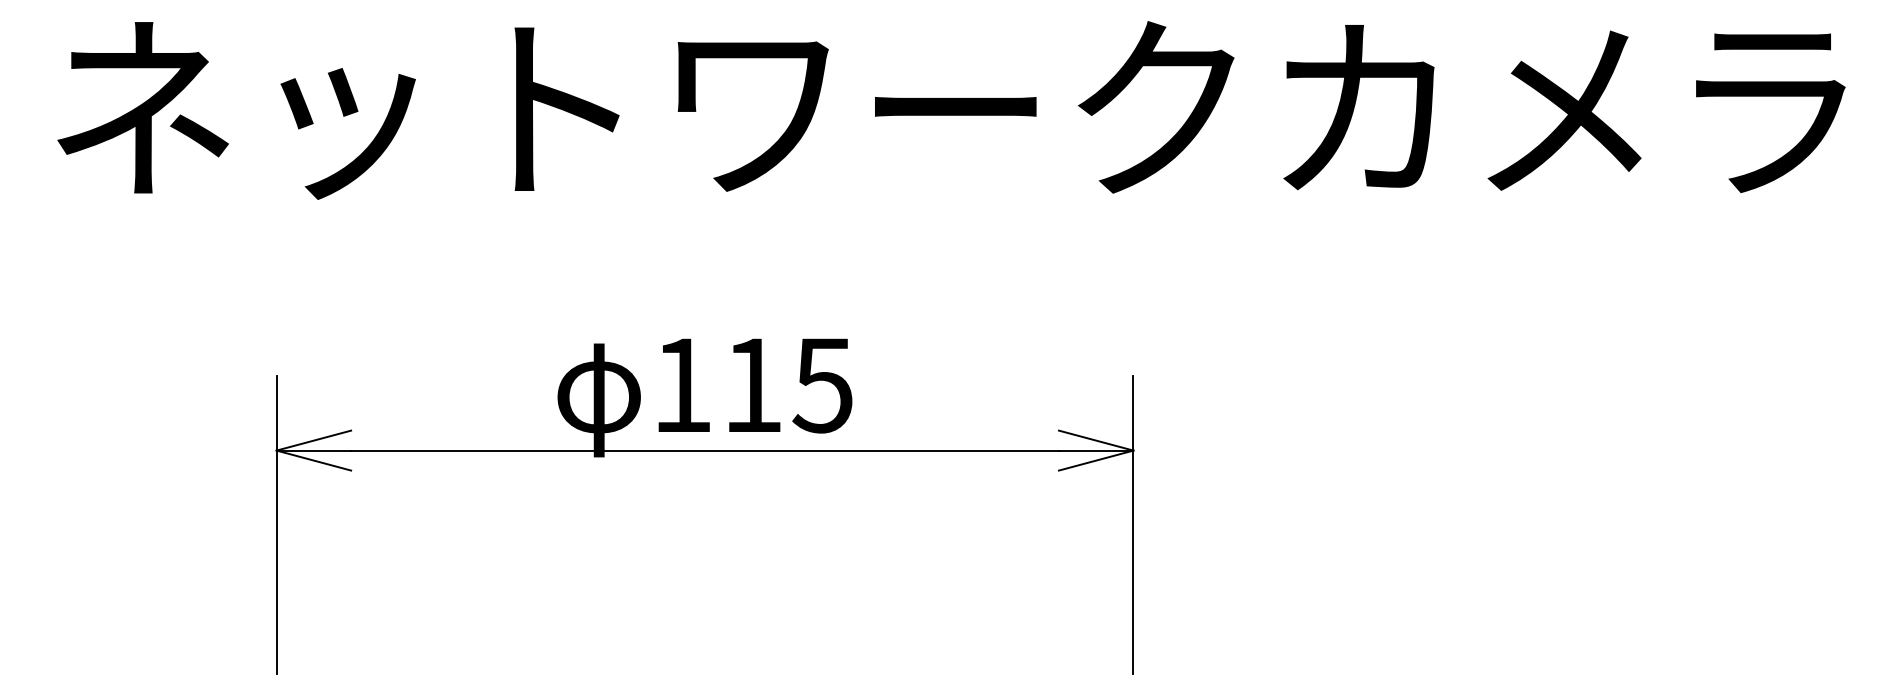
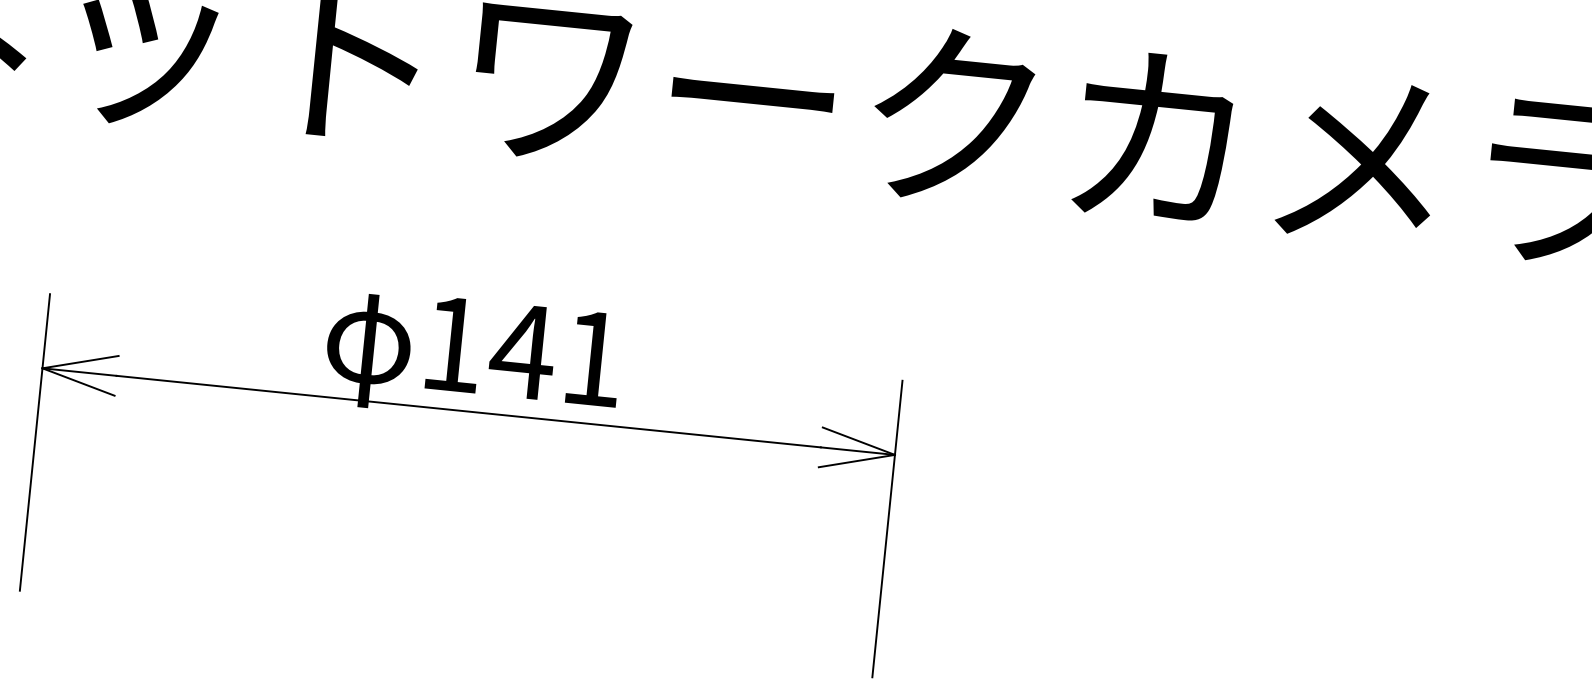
text: (786, 385) -> (556, 355), 115 -> 141

